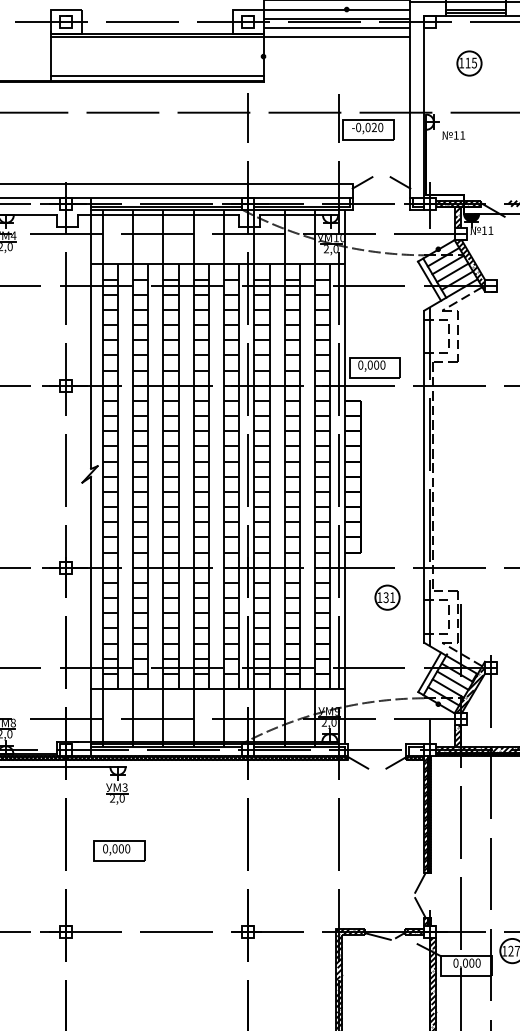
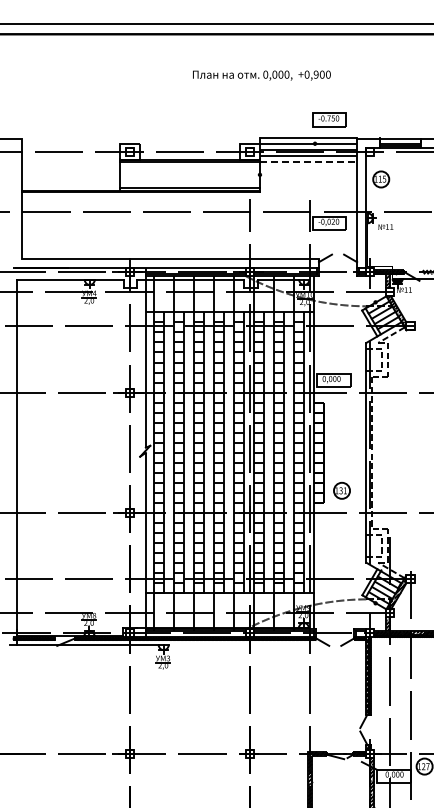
line: (336, 36) -> (308, 161), solid -> dashed
part: (469, 63) -> (381, 179), moved
part: (386, 597) -> (341, 490), moved
part: (119, 851) -> (164, 700), removed

